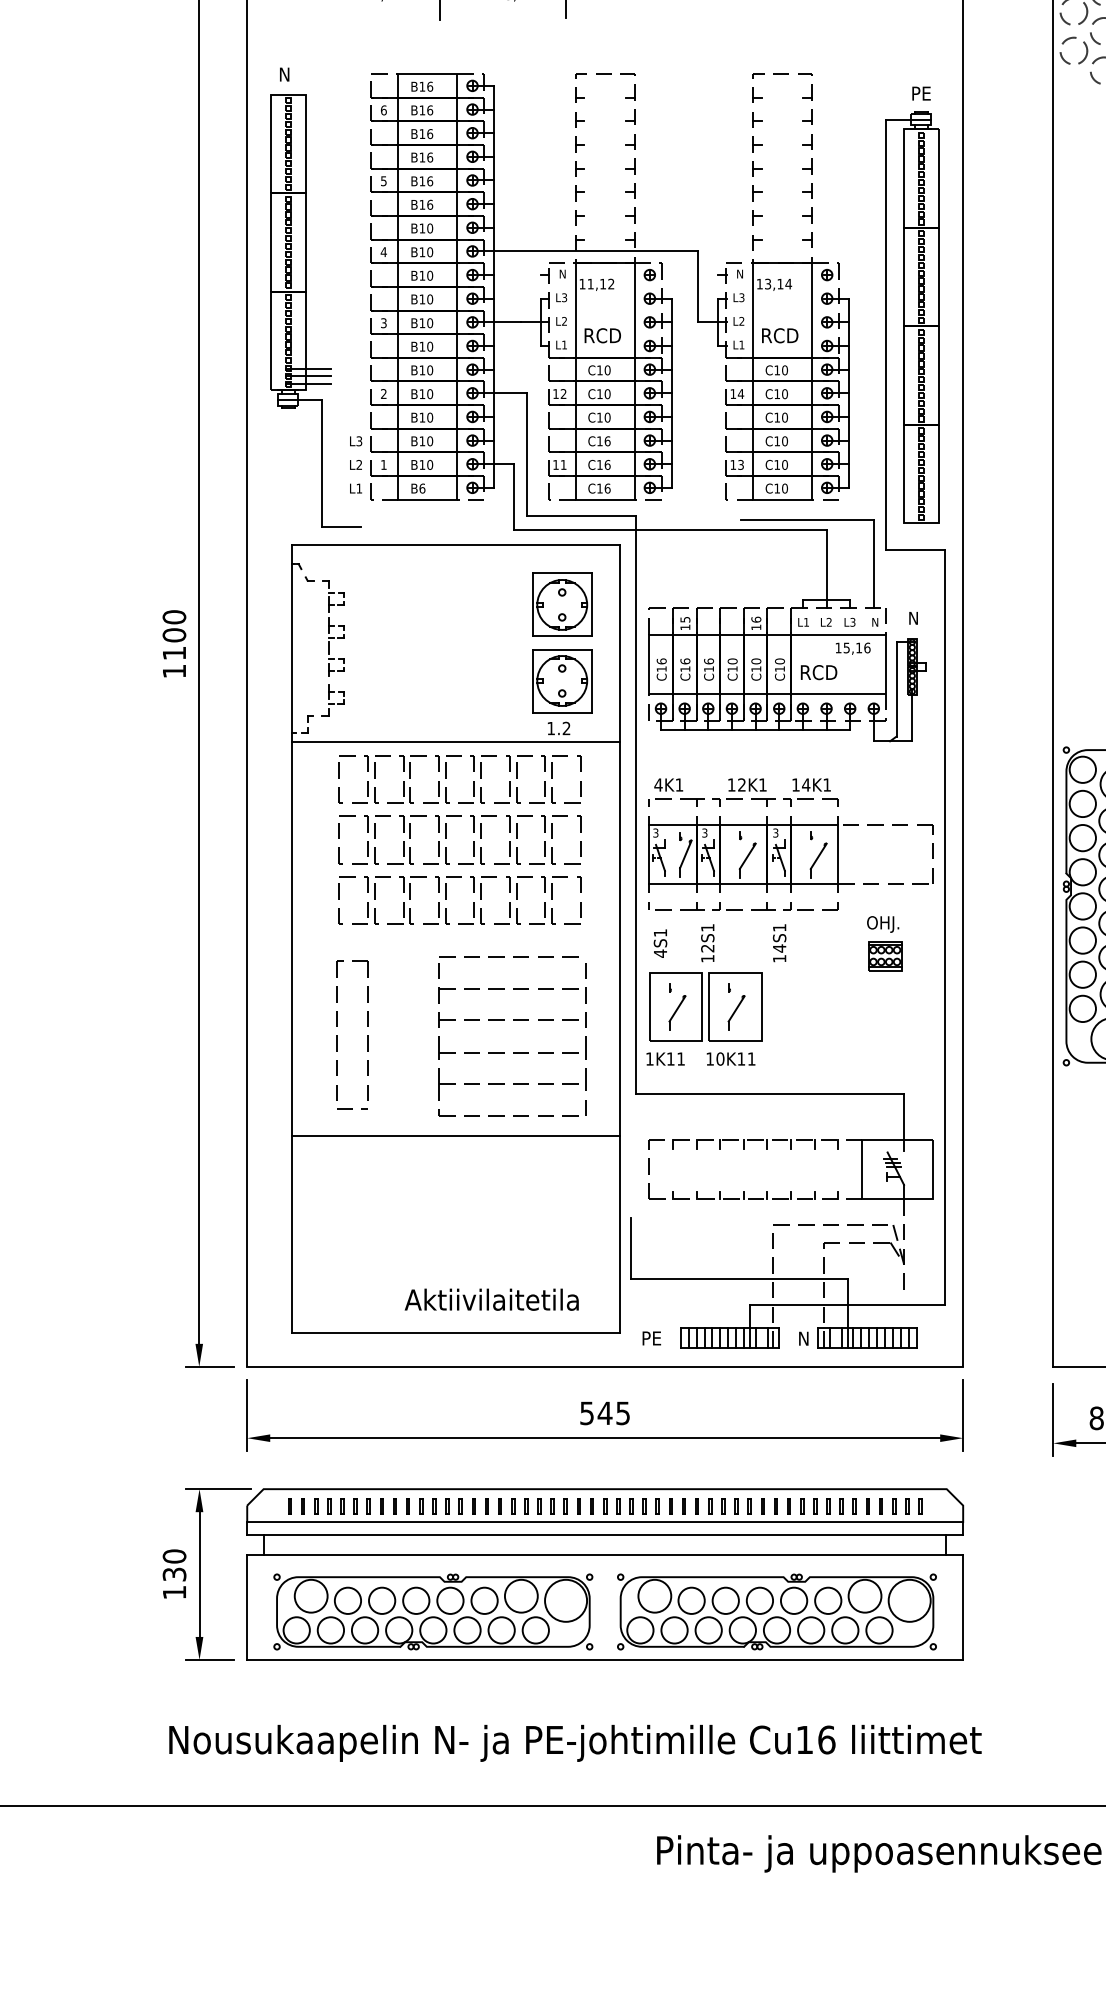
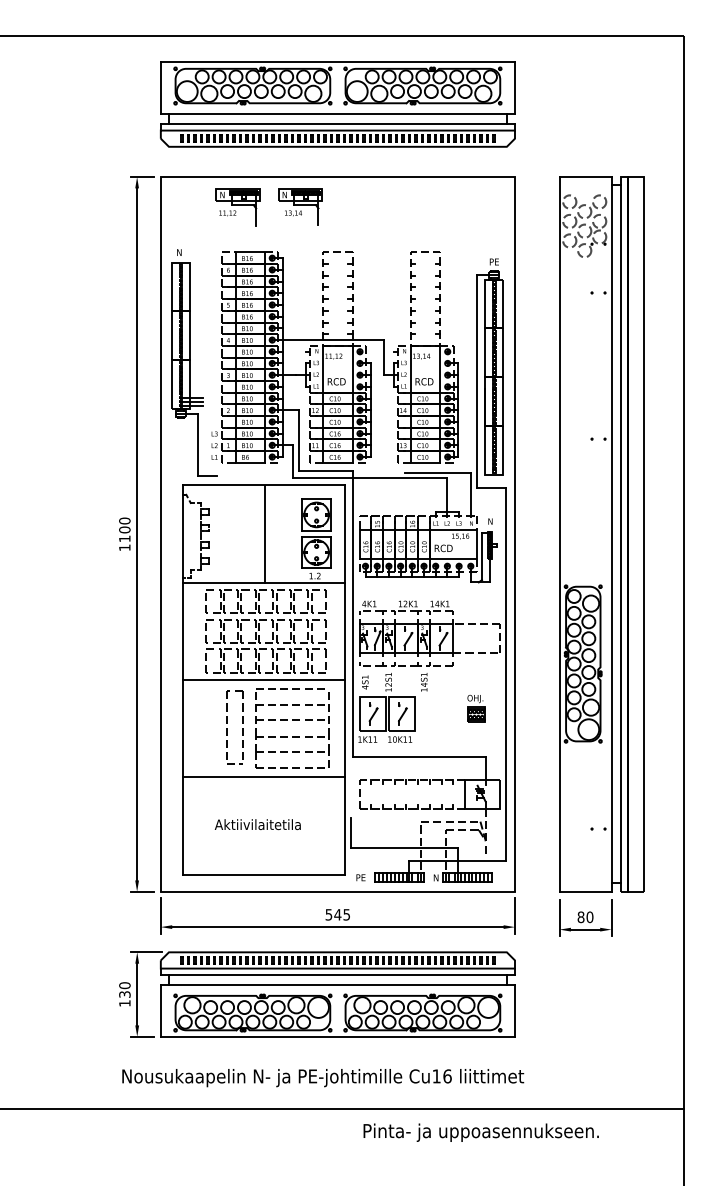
line: (458, 644) -> (265, 534), added
line: (454, 937) -> (263, 679), added
part: (885, 943) -> (476, 708), moved
part: (337, 1036) -> (227, 728), moved
text: (491, 1299) -> (257, 824), moved

